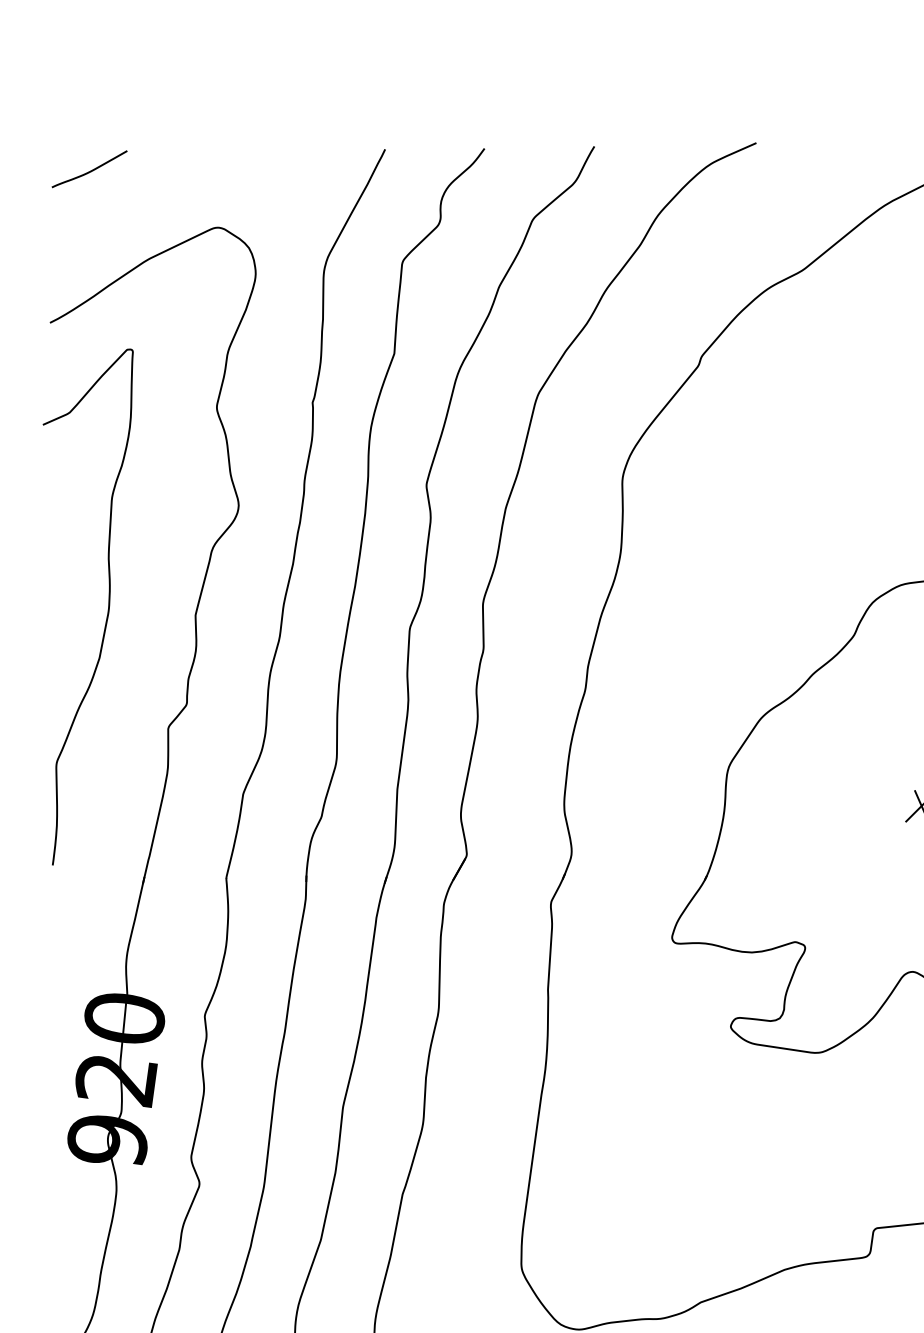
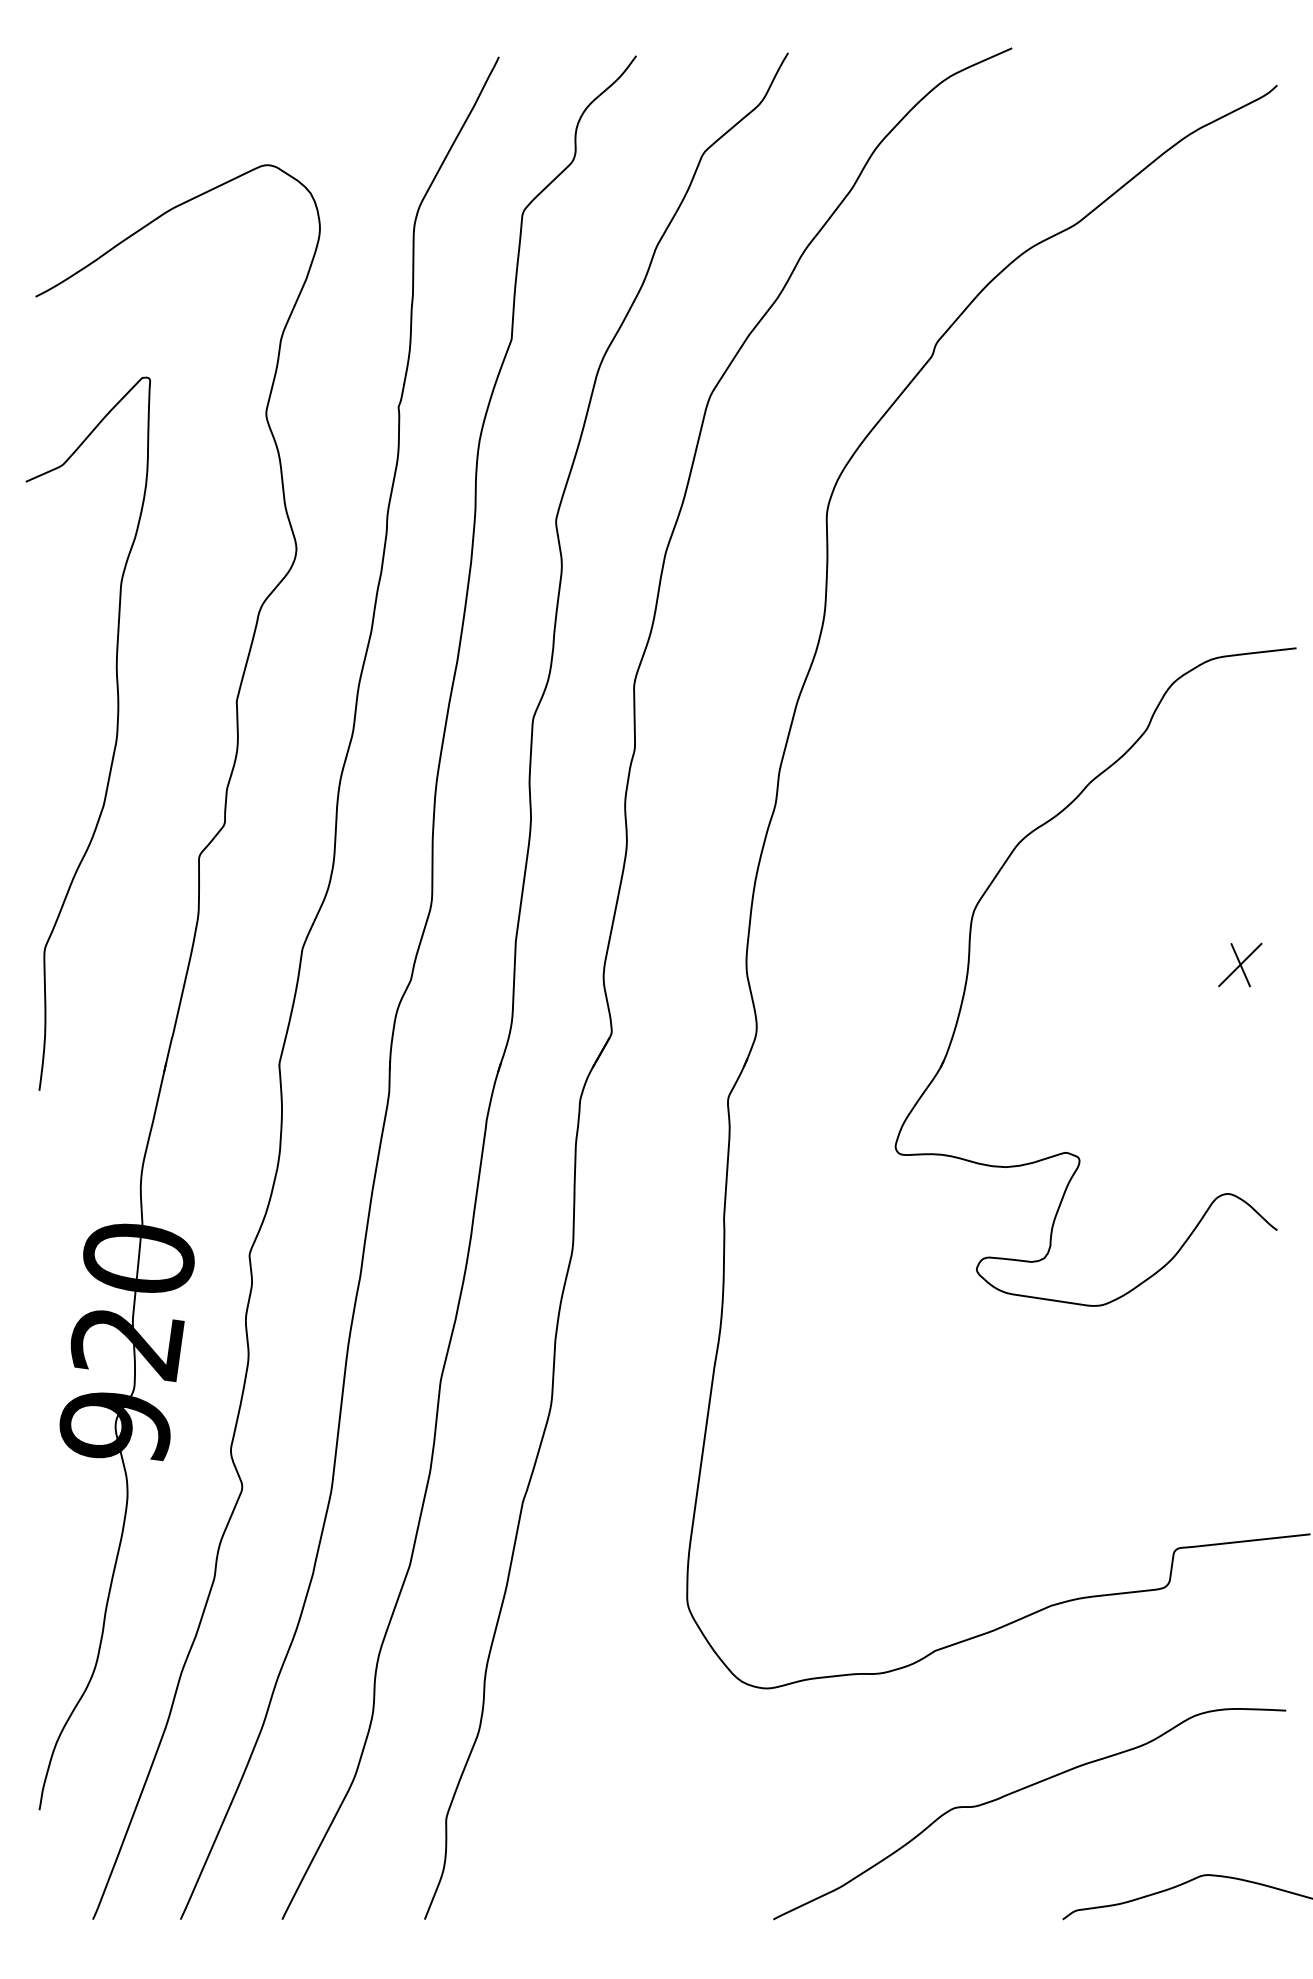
curve: (90, 170) -> (91, 86), removed
curve: (107, 610) -> (115, 738), moved

